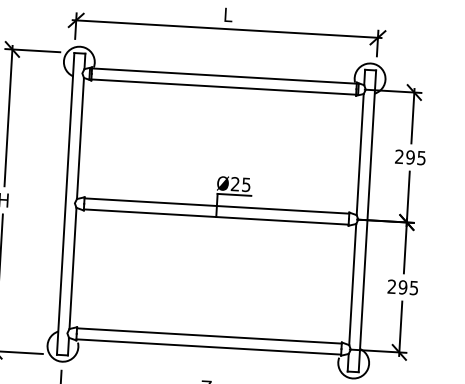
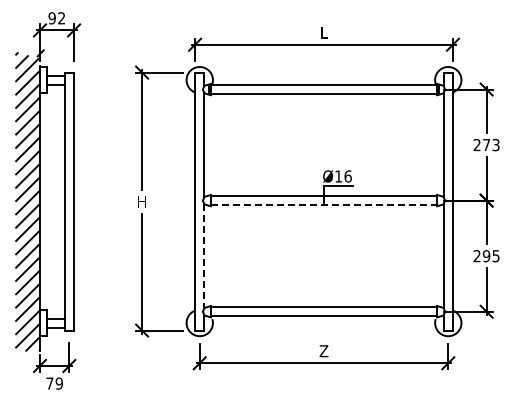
text: (416, 157) -> (491, 144), 295 -> 273
text: (241, 184) -> (343, 176), Ø25 -> Ø16
line: (216, 217) -> (324, 205), solid -> dashed
line: (72, 268) -> (204, 256), solid -> dashed

